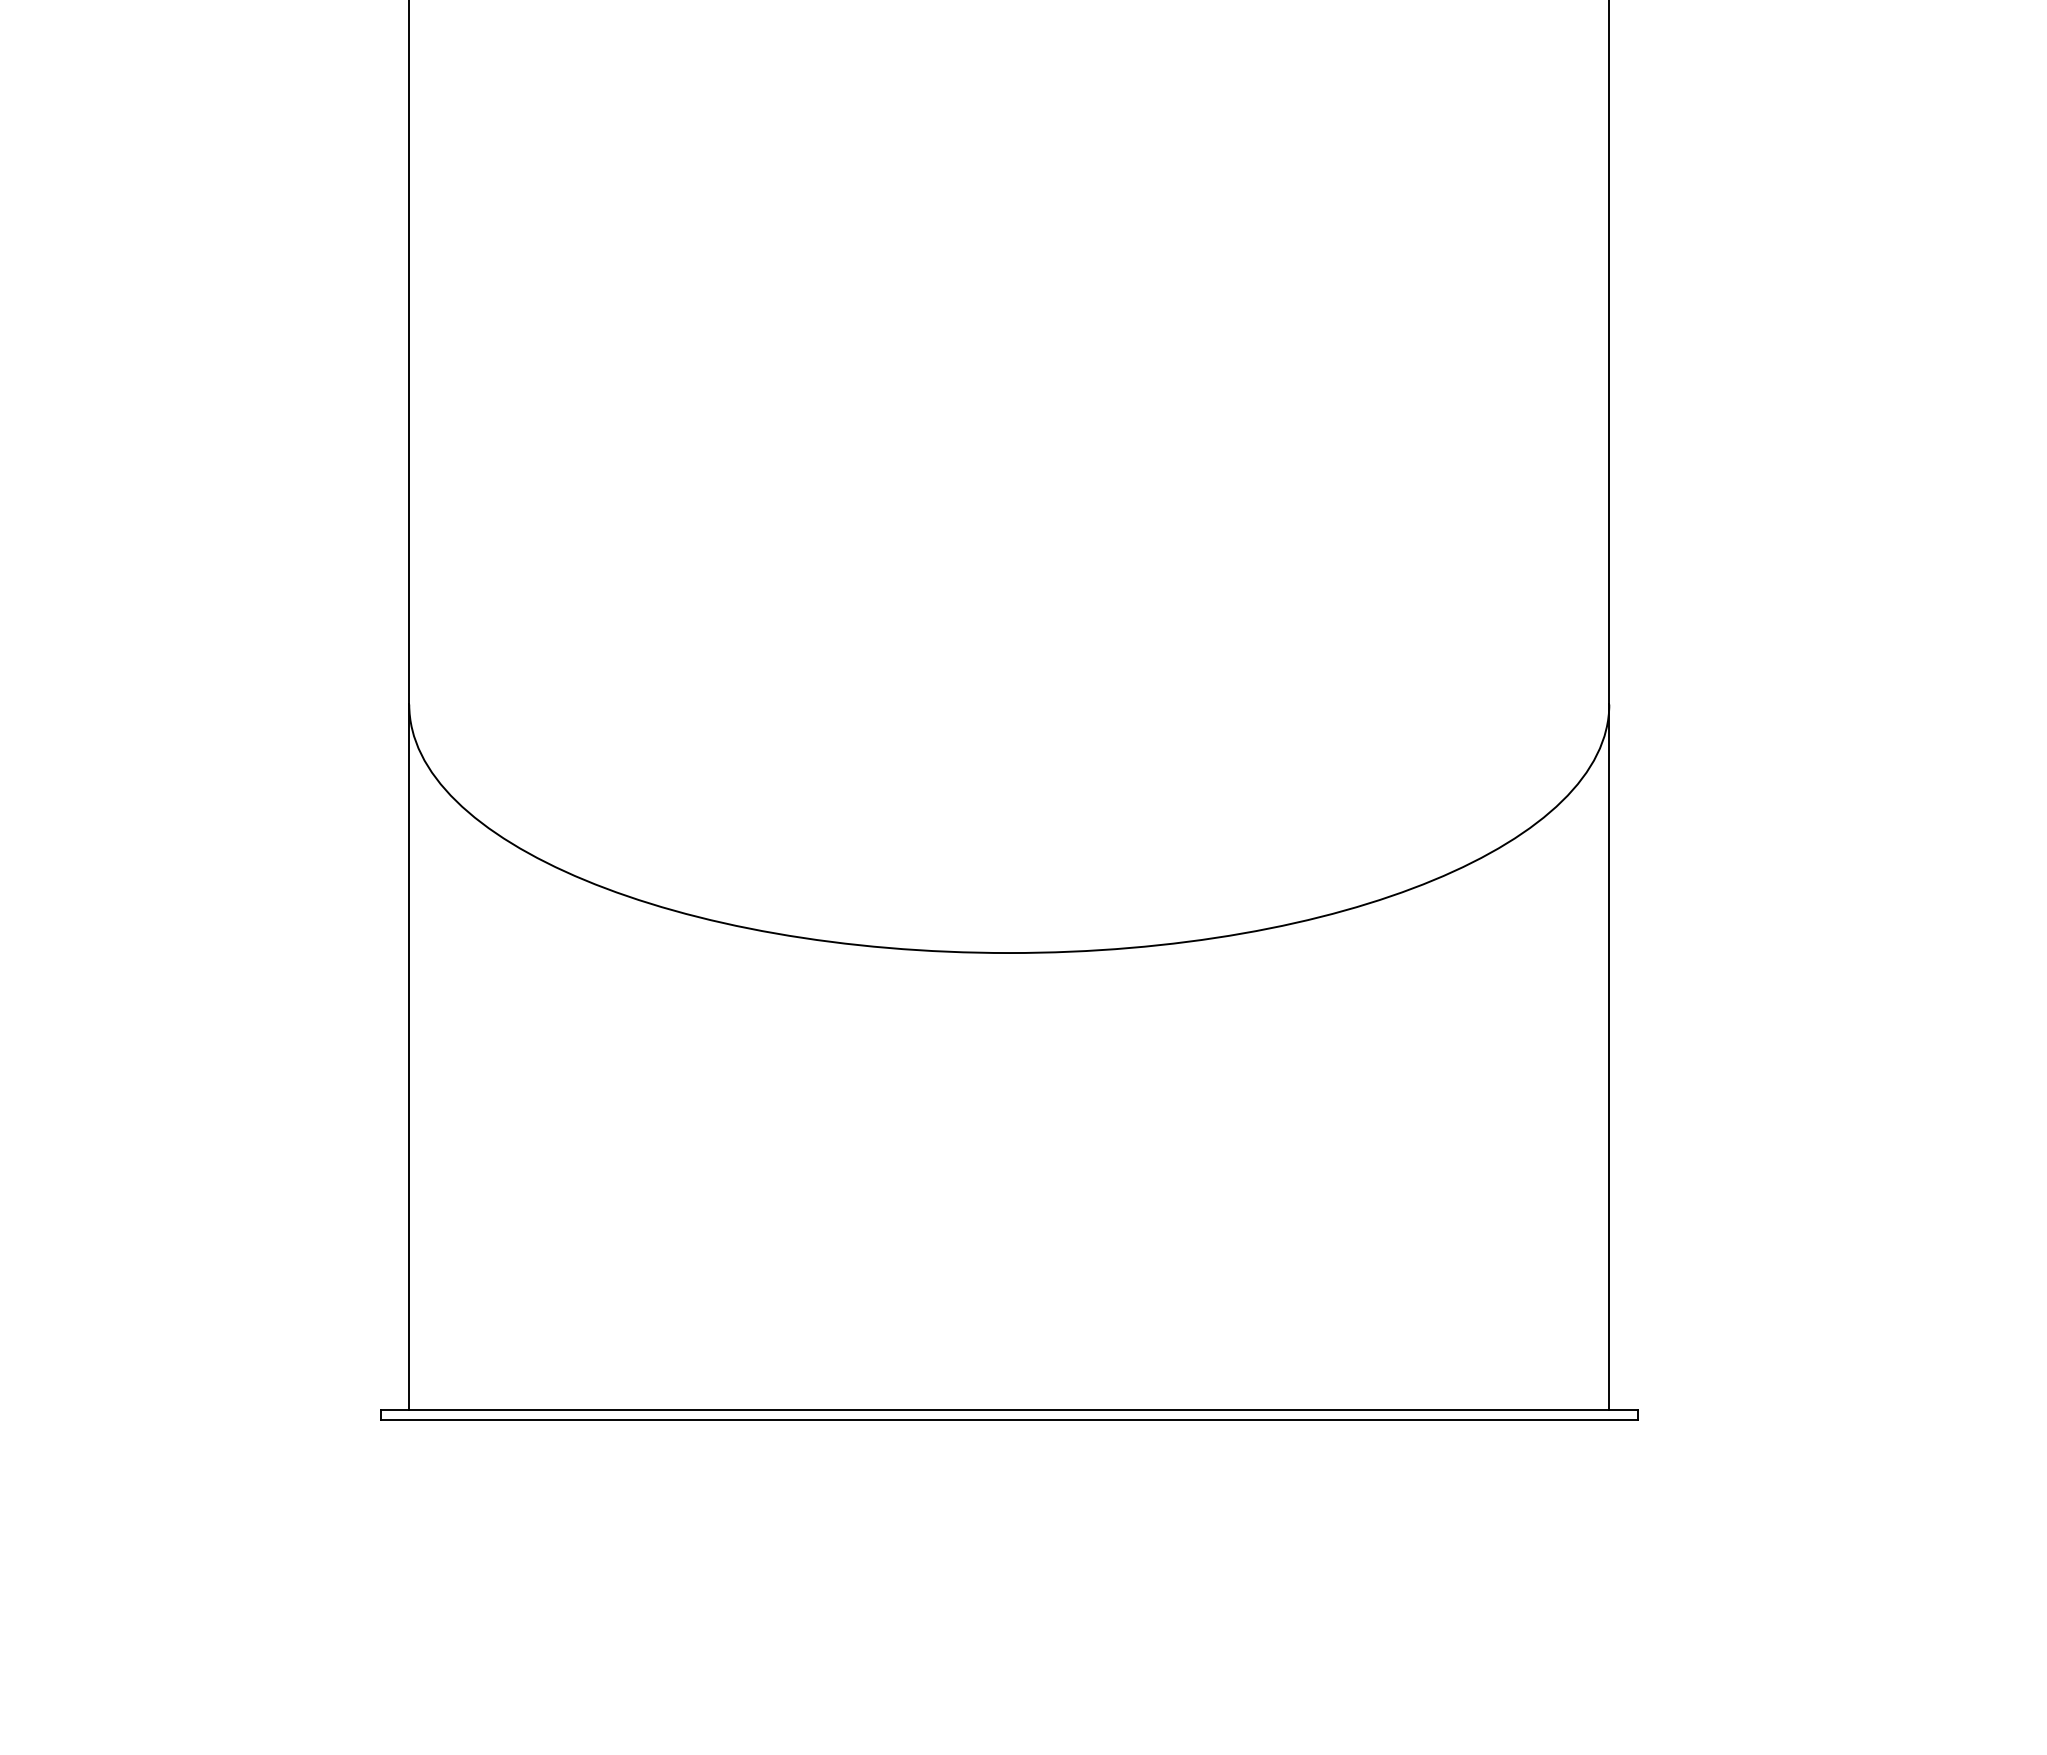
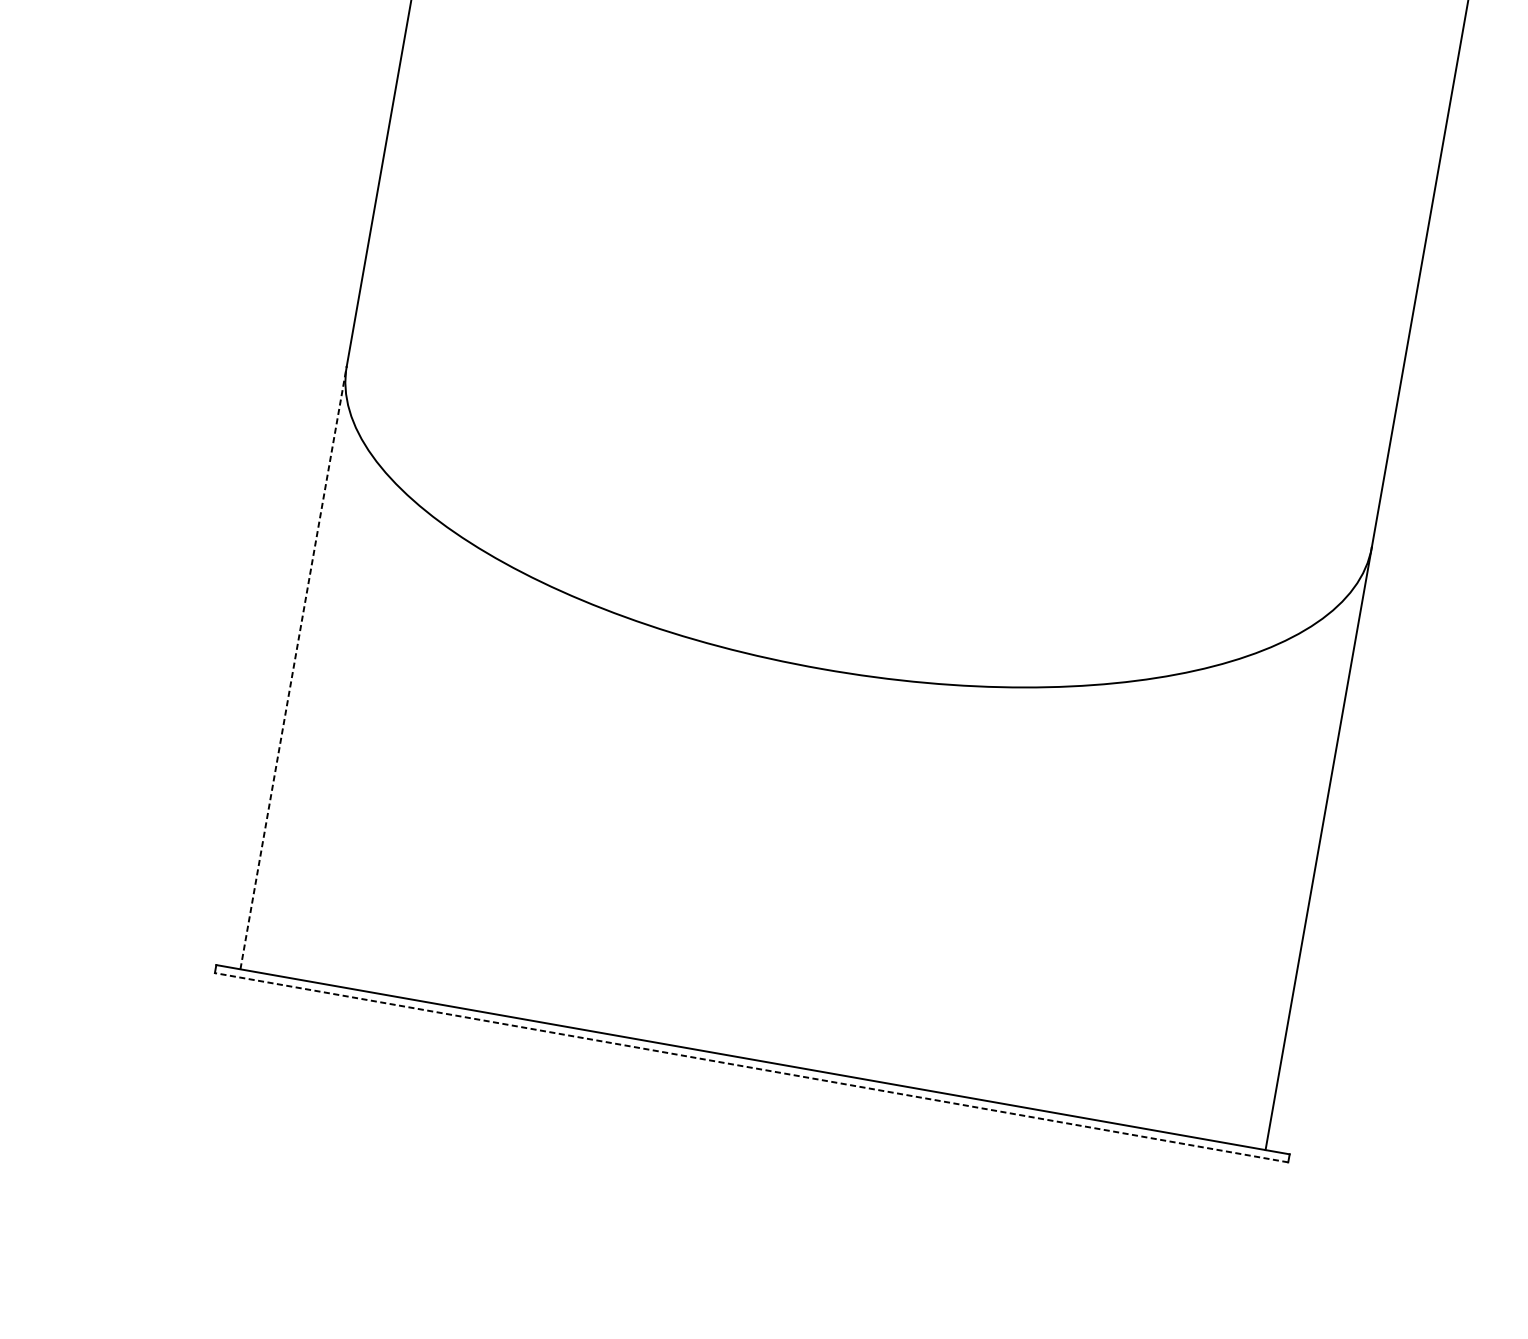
line: (409, 1057) -> (293, 667), solid -> dashed
line: (1008, 1419) -> (750, 1067), solid -> dashed

